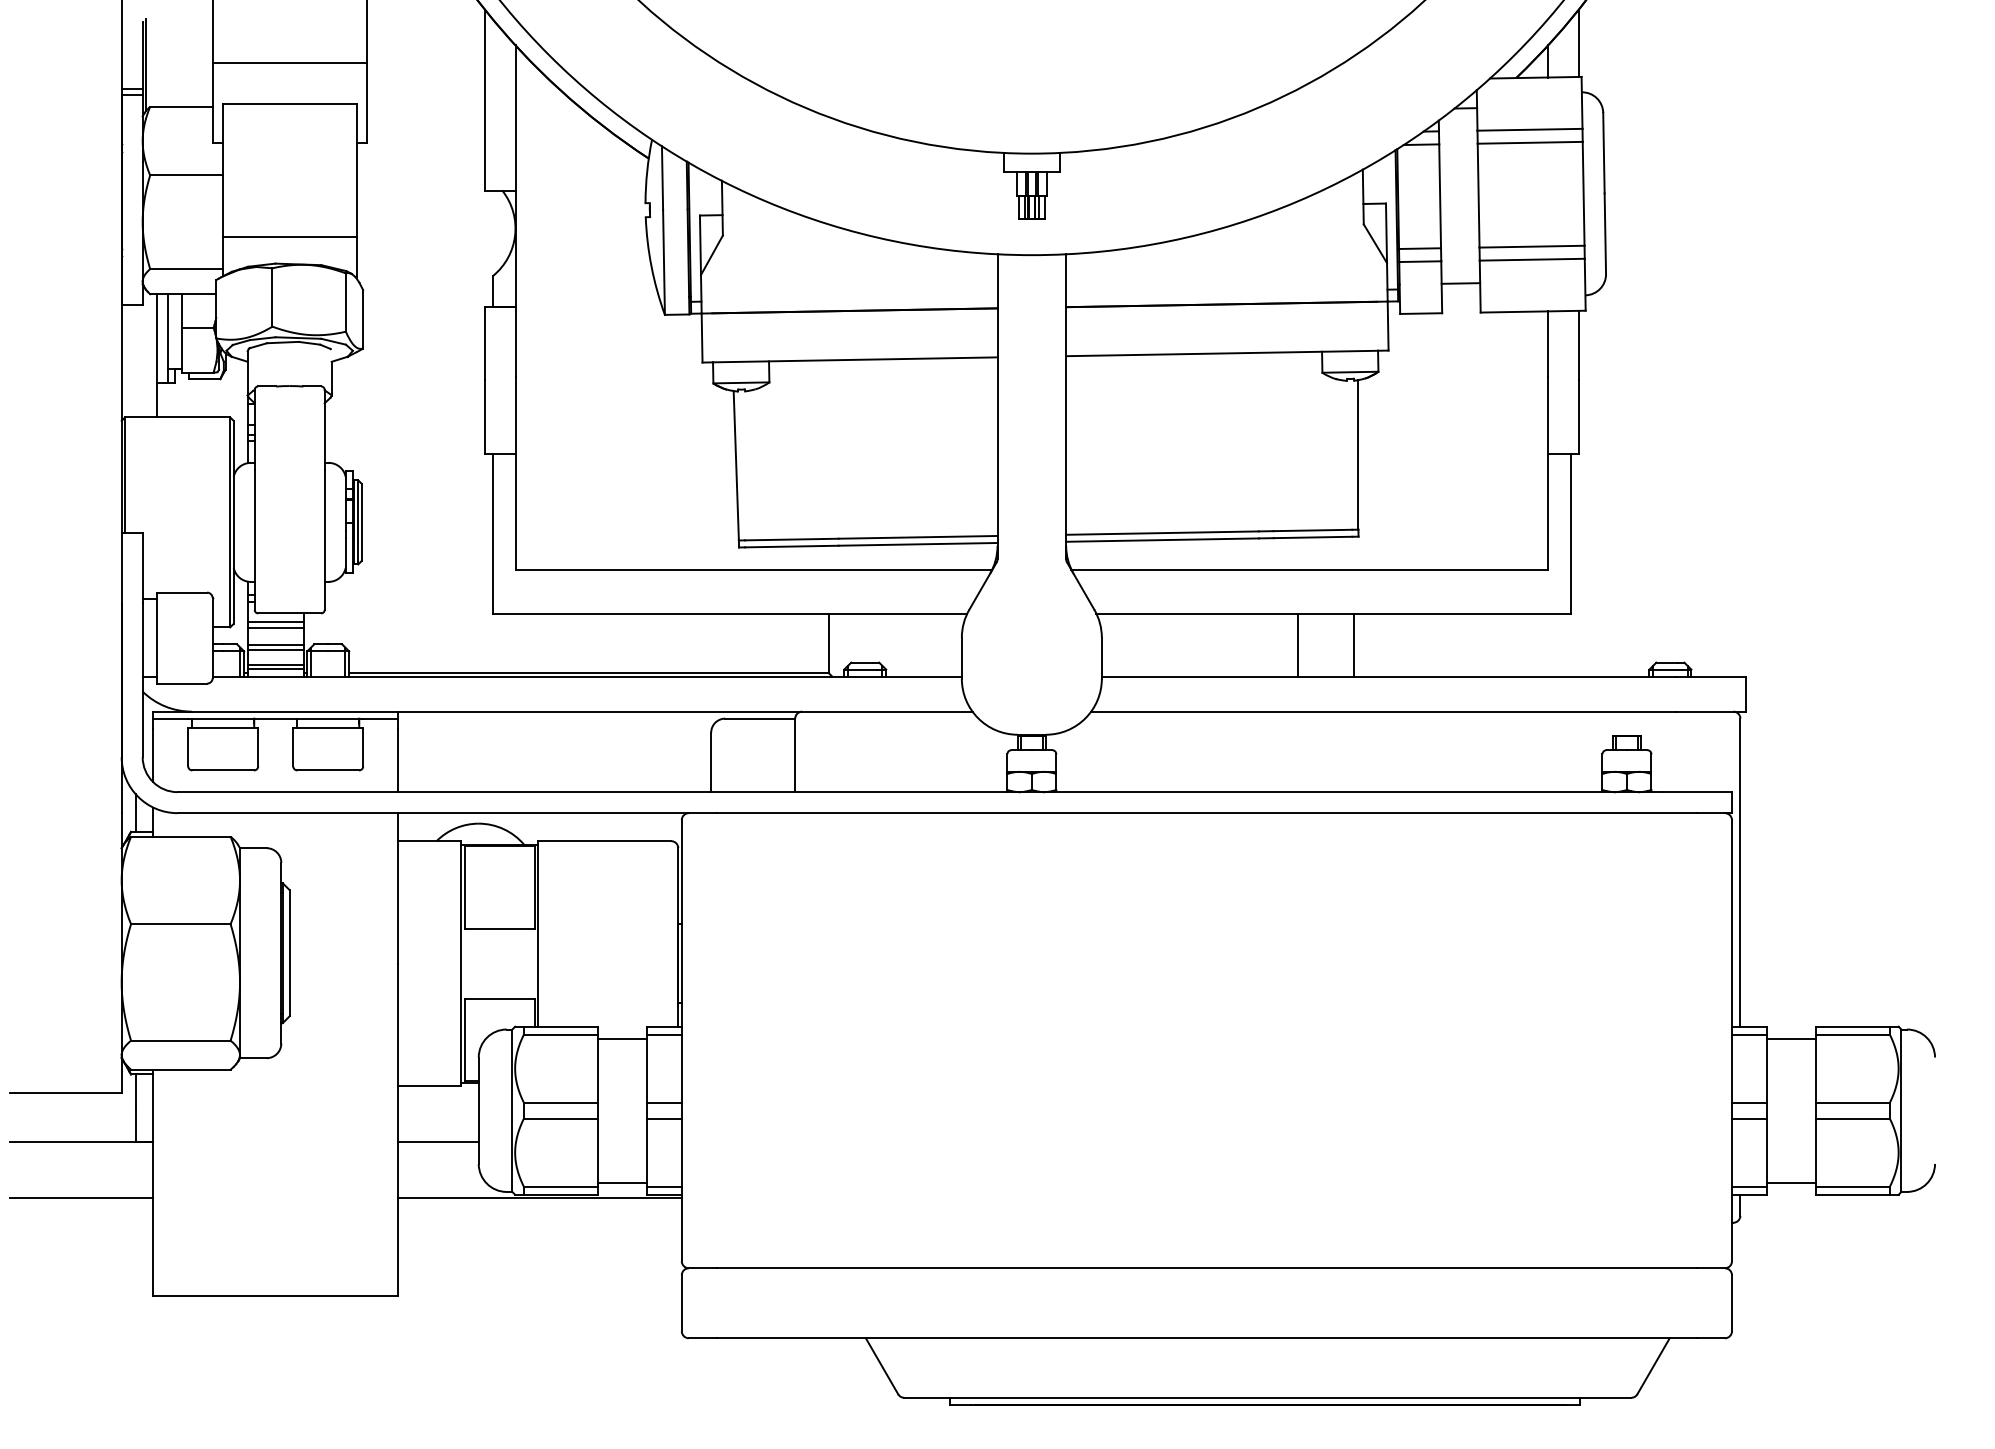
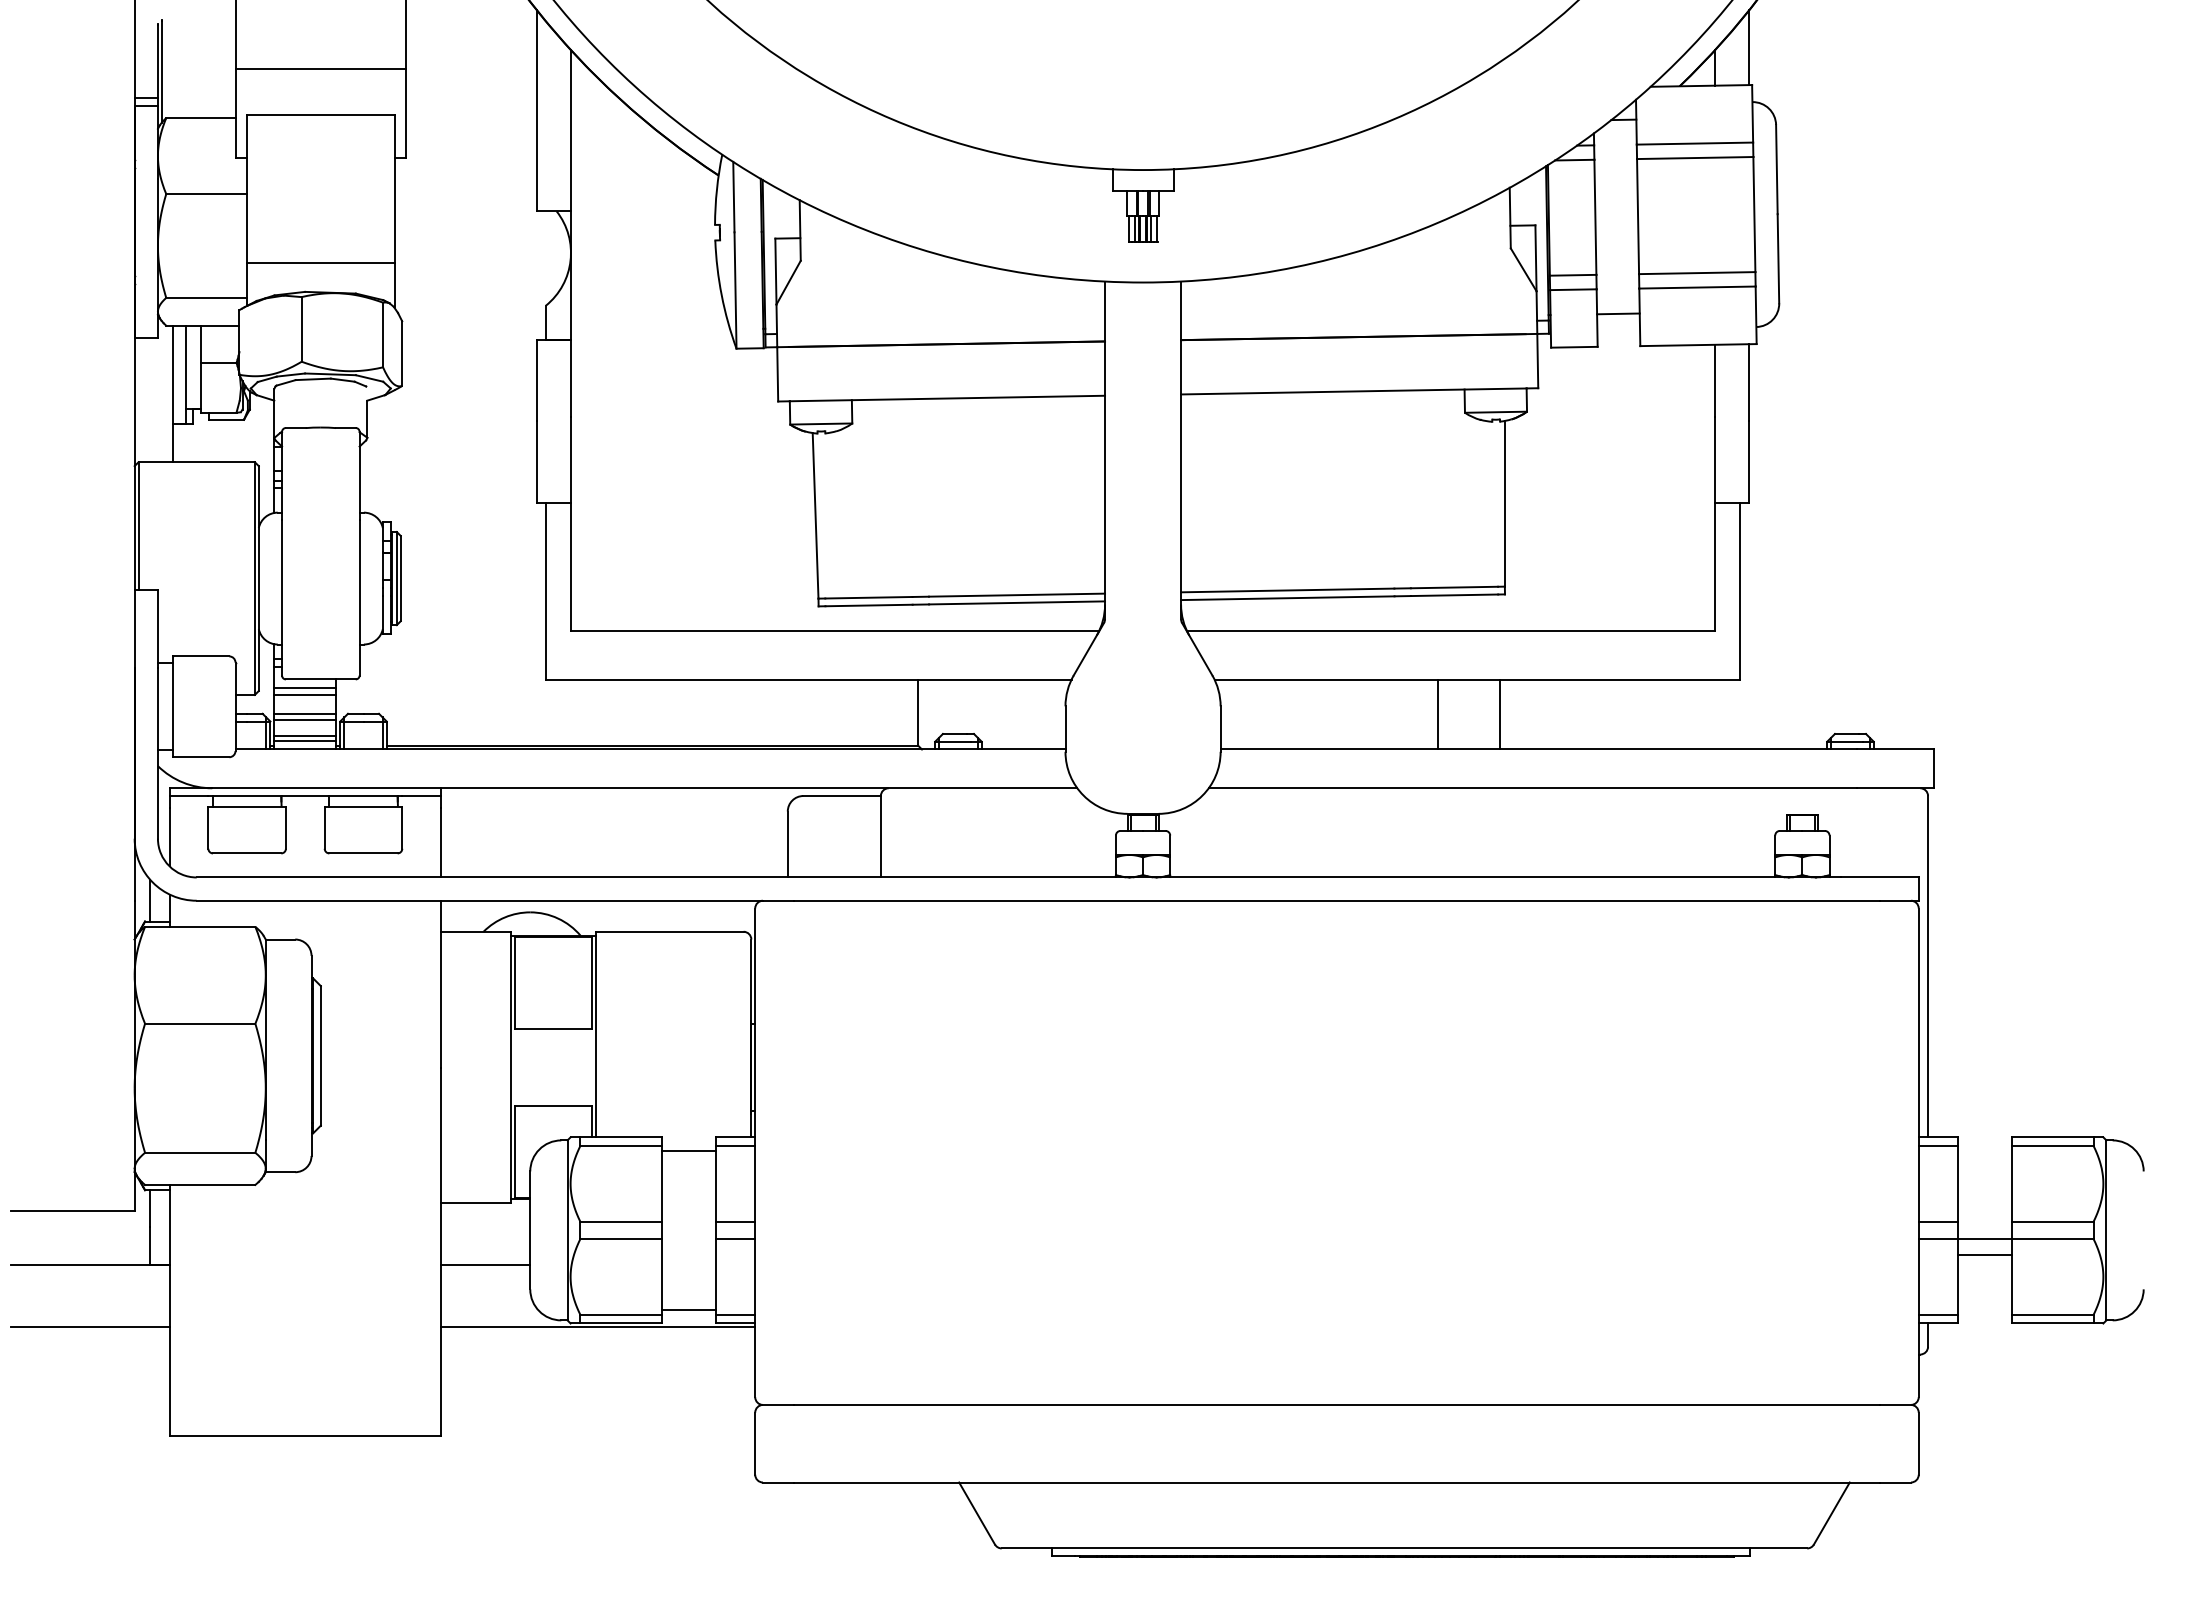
line: (1791, 1038) -> (1984, 1238), moved
line: (1791, 1183) -> (1984, 1255), moved

